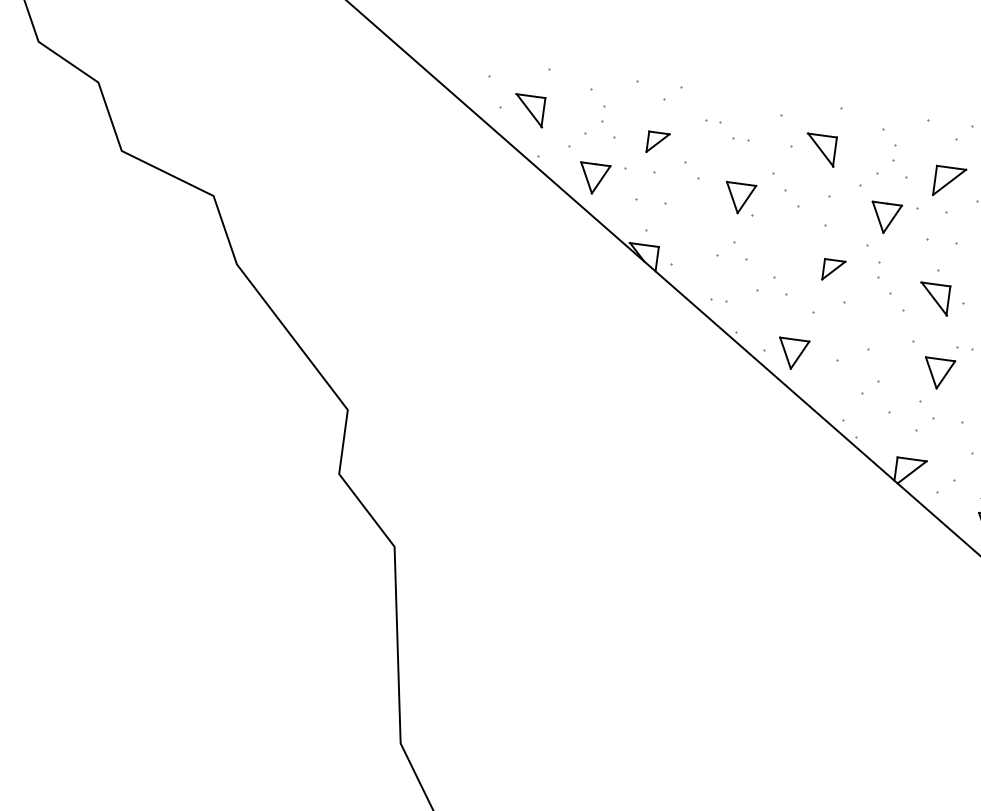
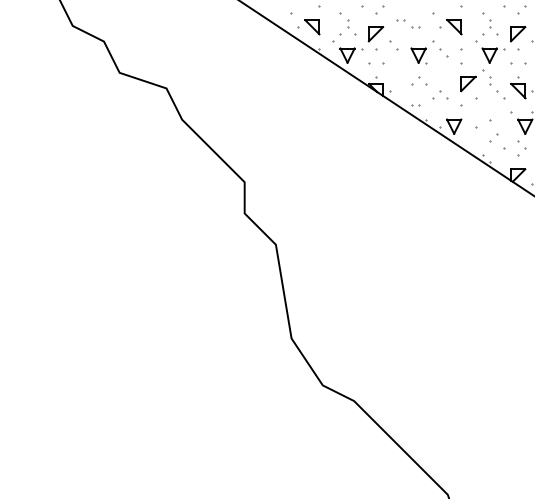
part: (657, 143) -> (375, 34), size x1.43
part: (834, 269) -> (468, 83), size x1.43

